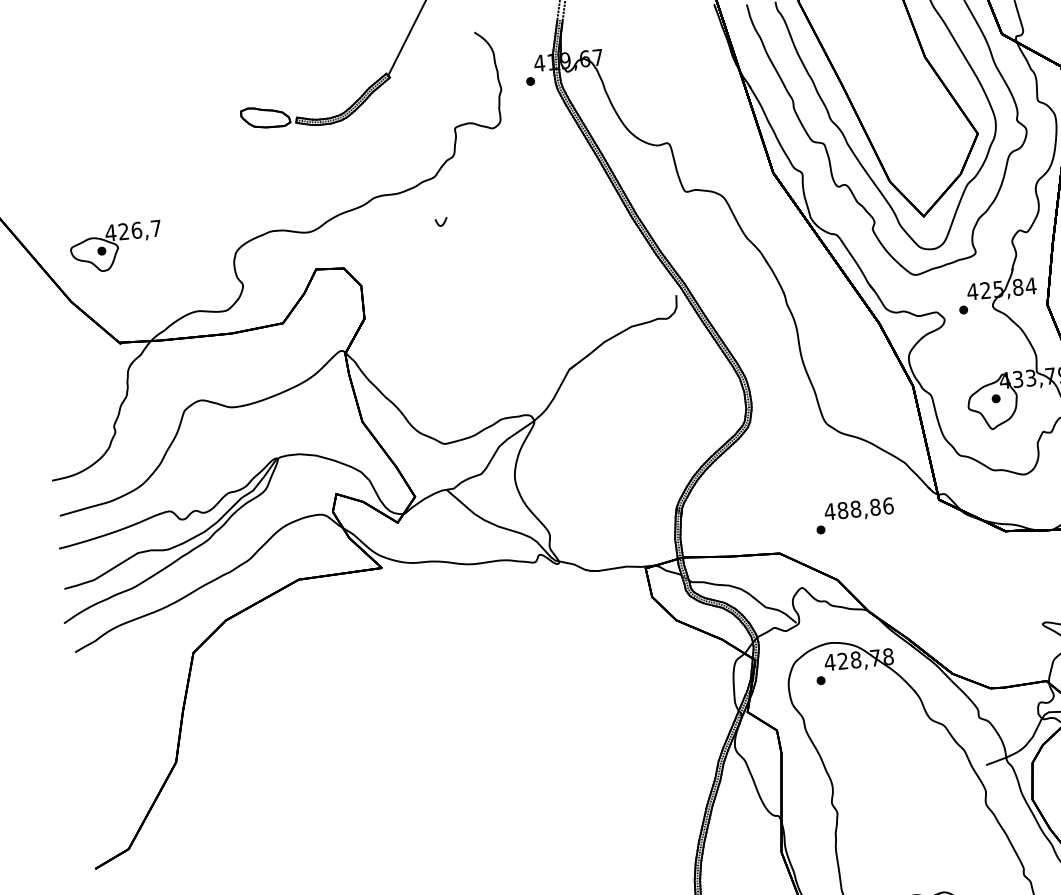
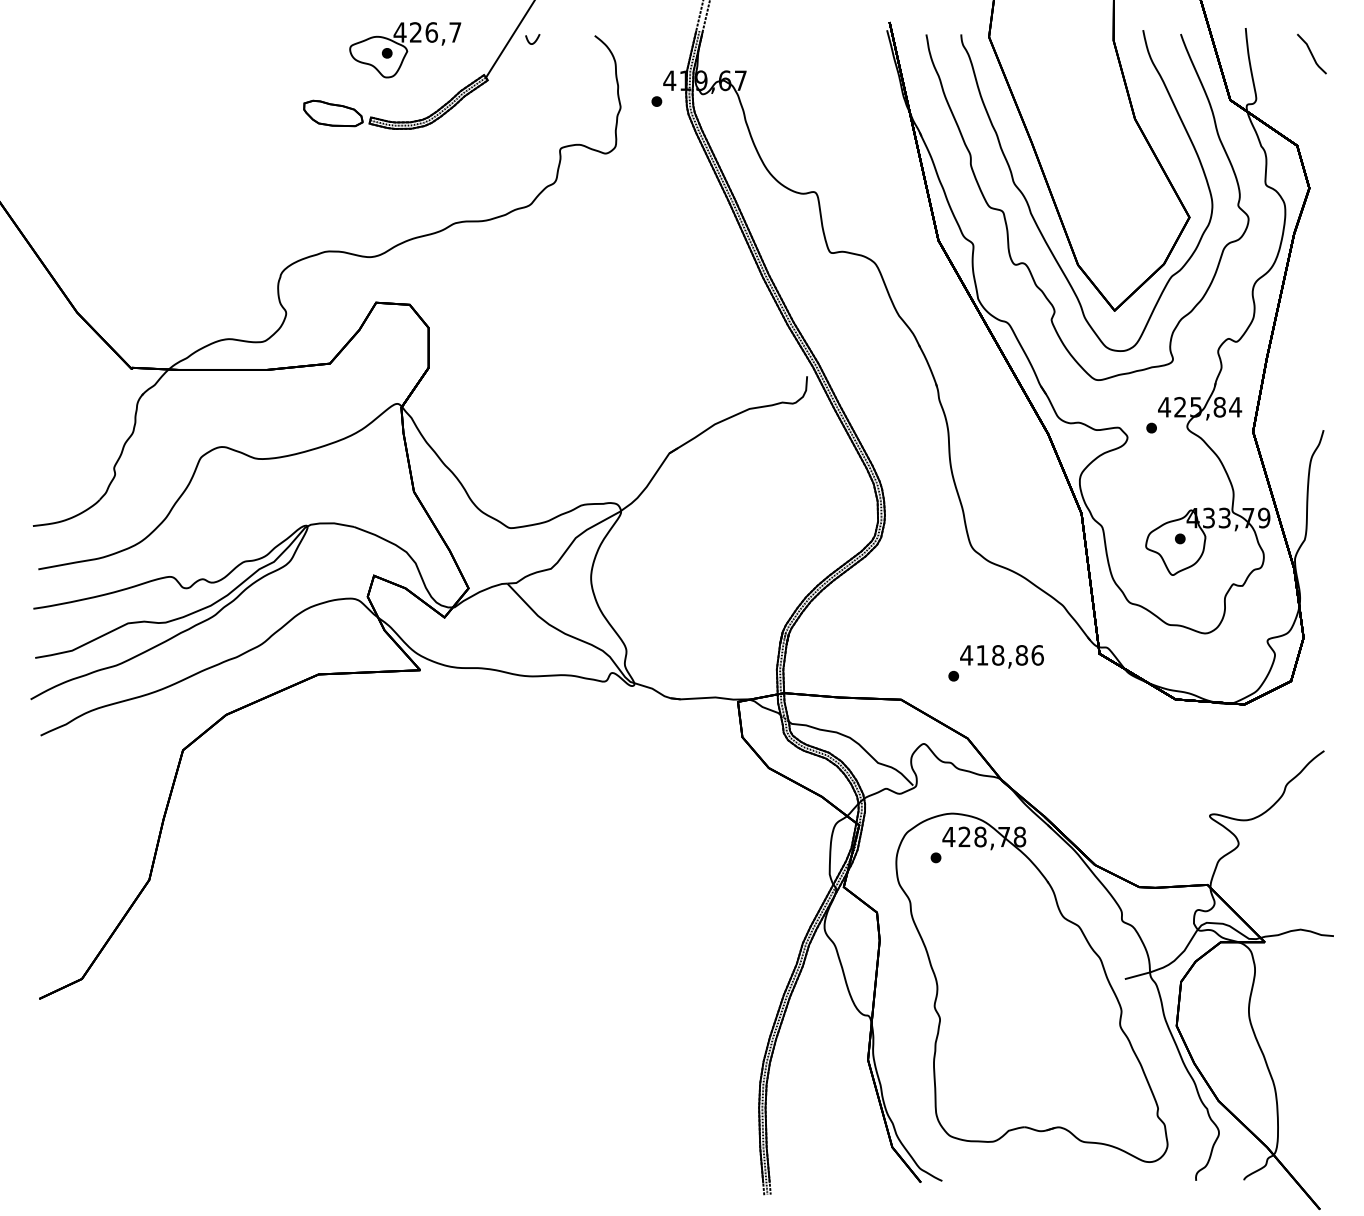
curve: (443, 223) -> (534, 41), moved
part: (116, 247) -> (405, 50), moved
text: (842, 510) -> (982, 655), 488,86 -> 418,86

